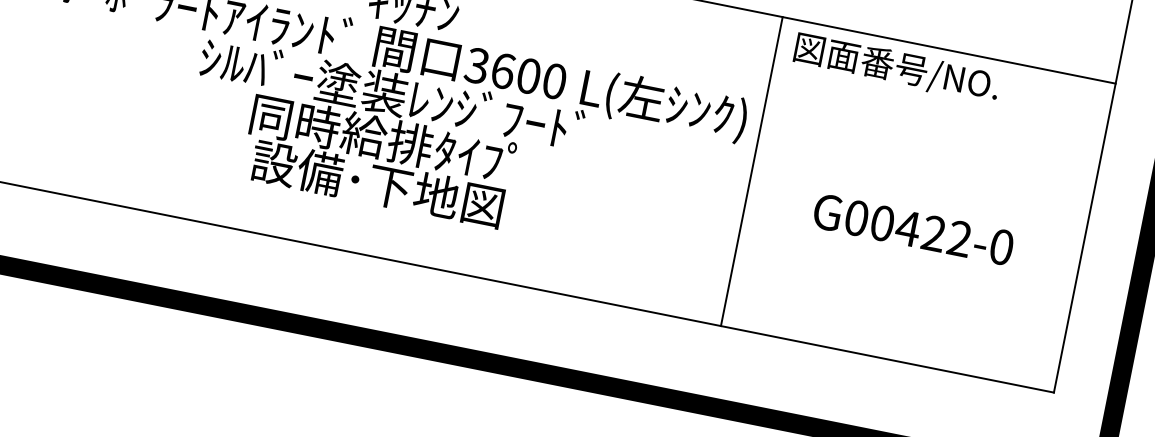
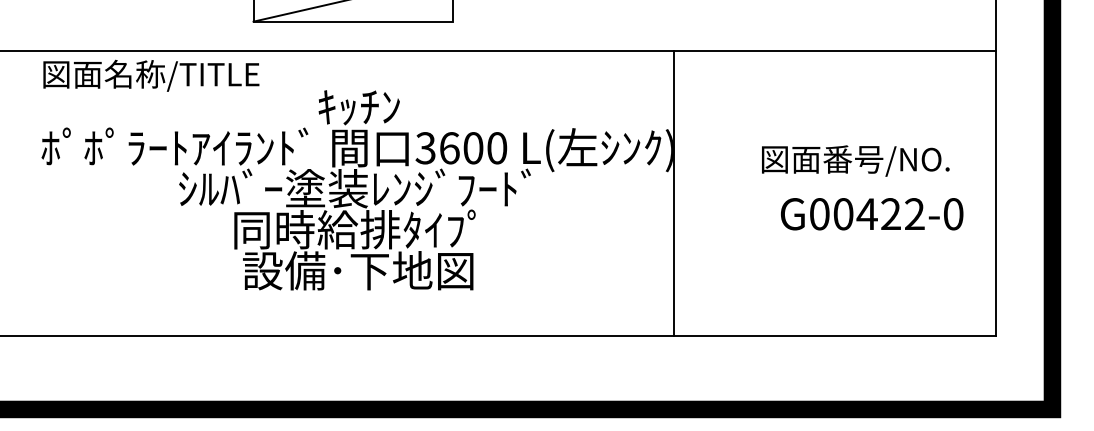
text: (896, 67) -> (855, 160), moved
line: (752, 170) -> (674, 192), moved
text: (913, 230) -> (872, 214), moved

